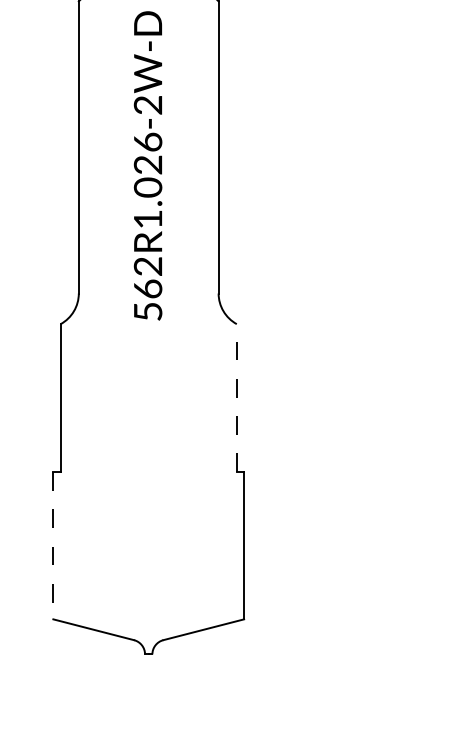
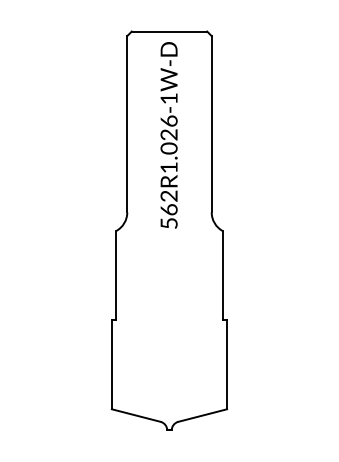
text: (147, 104) -> (168, 98), 562R1.026-2W-D -> 562R1.026-1W-D
line: (236, 397) -> (222, 275), dashed -> solid
line: (52, 546) -> (111, 365), dashed -> solid

